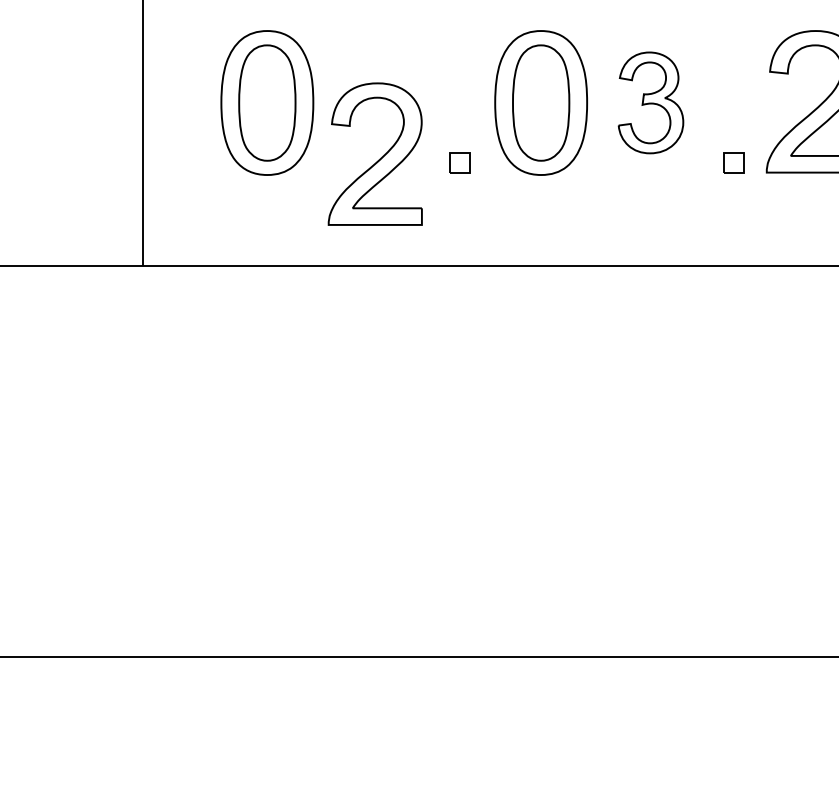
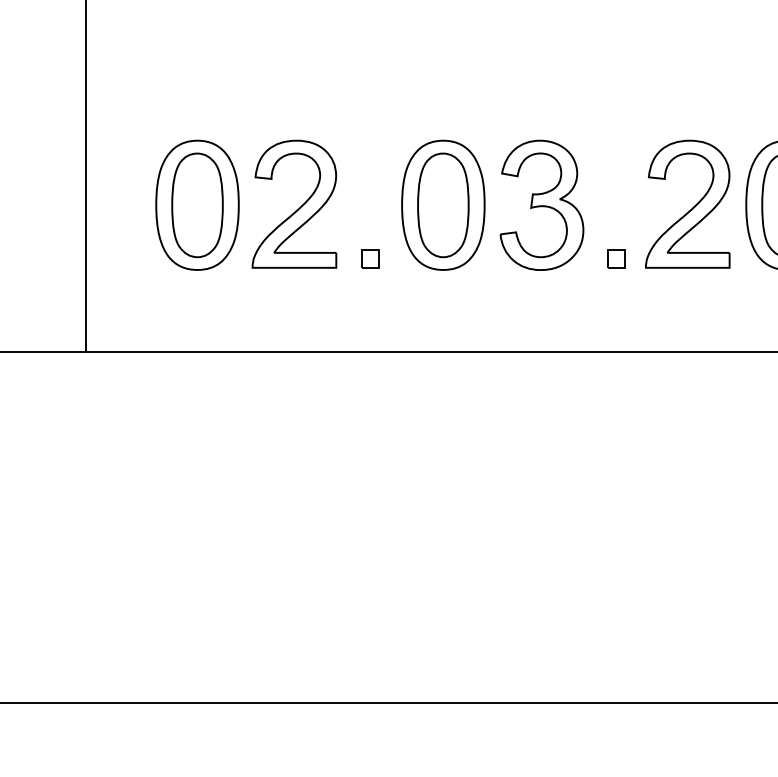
part: (650, 102) -> (541, 204), size x1.43
part: (377, 159) -> (296, 209), moved

